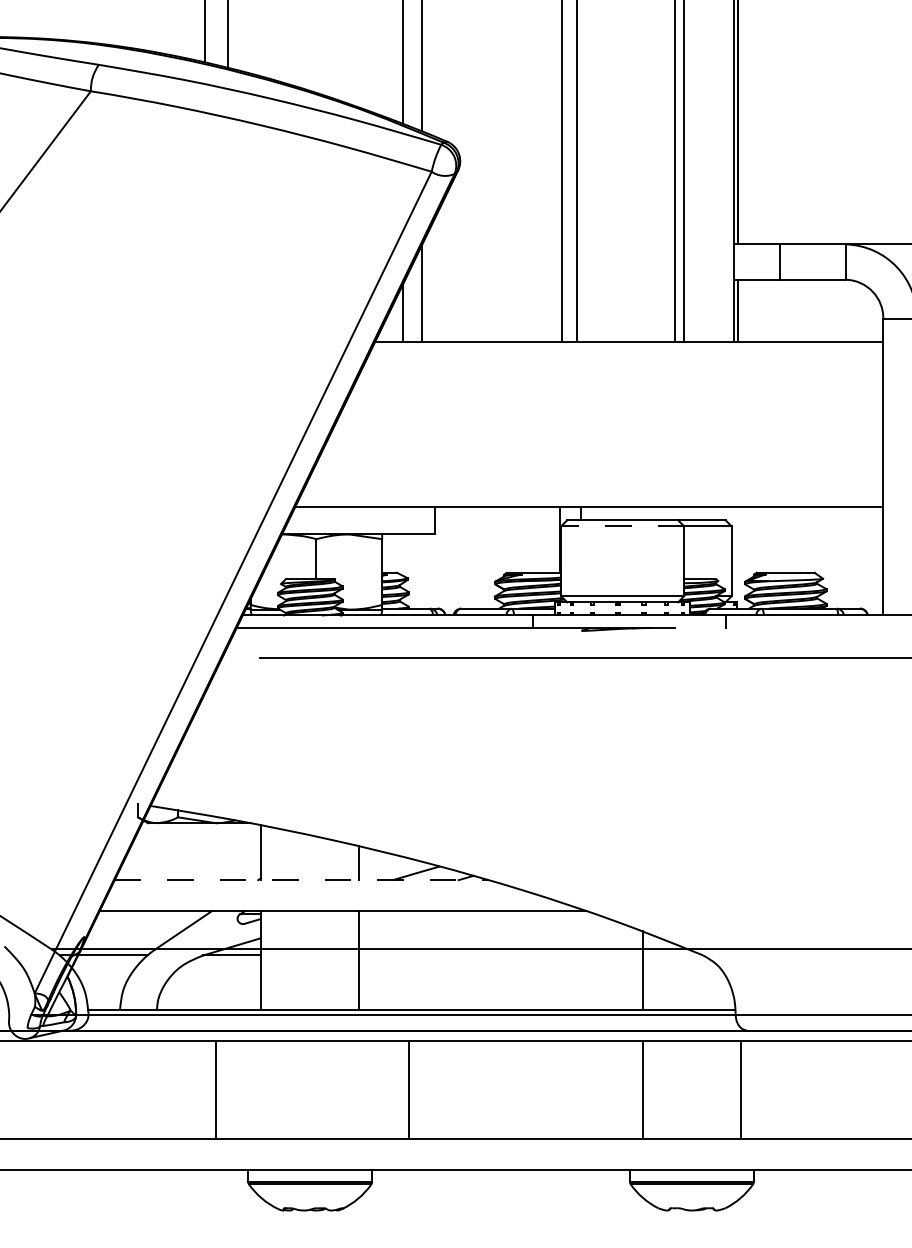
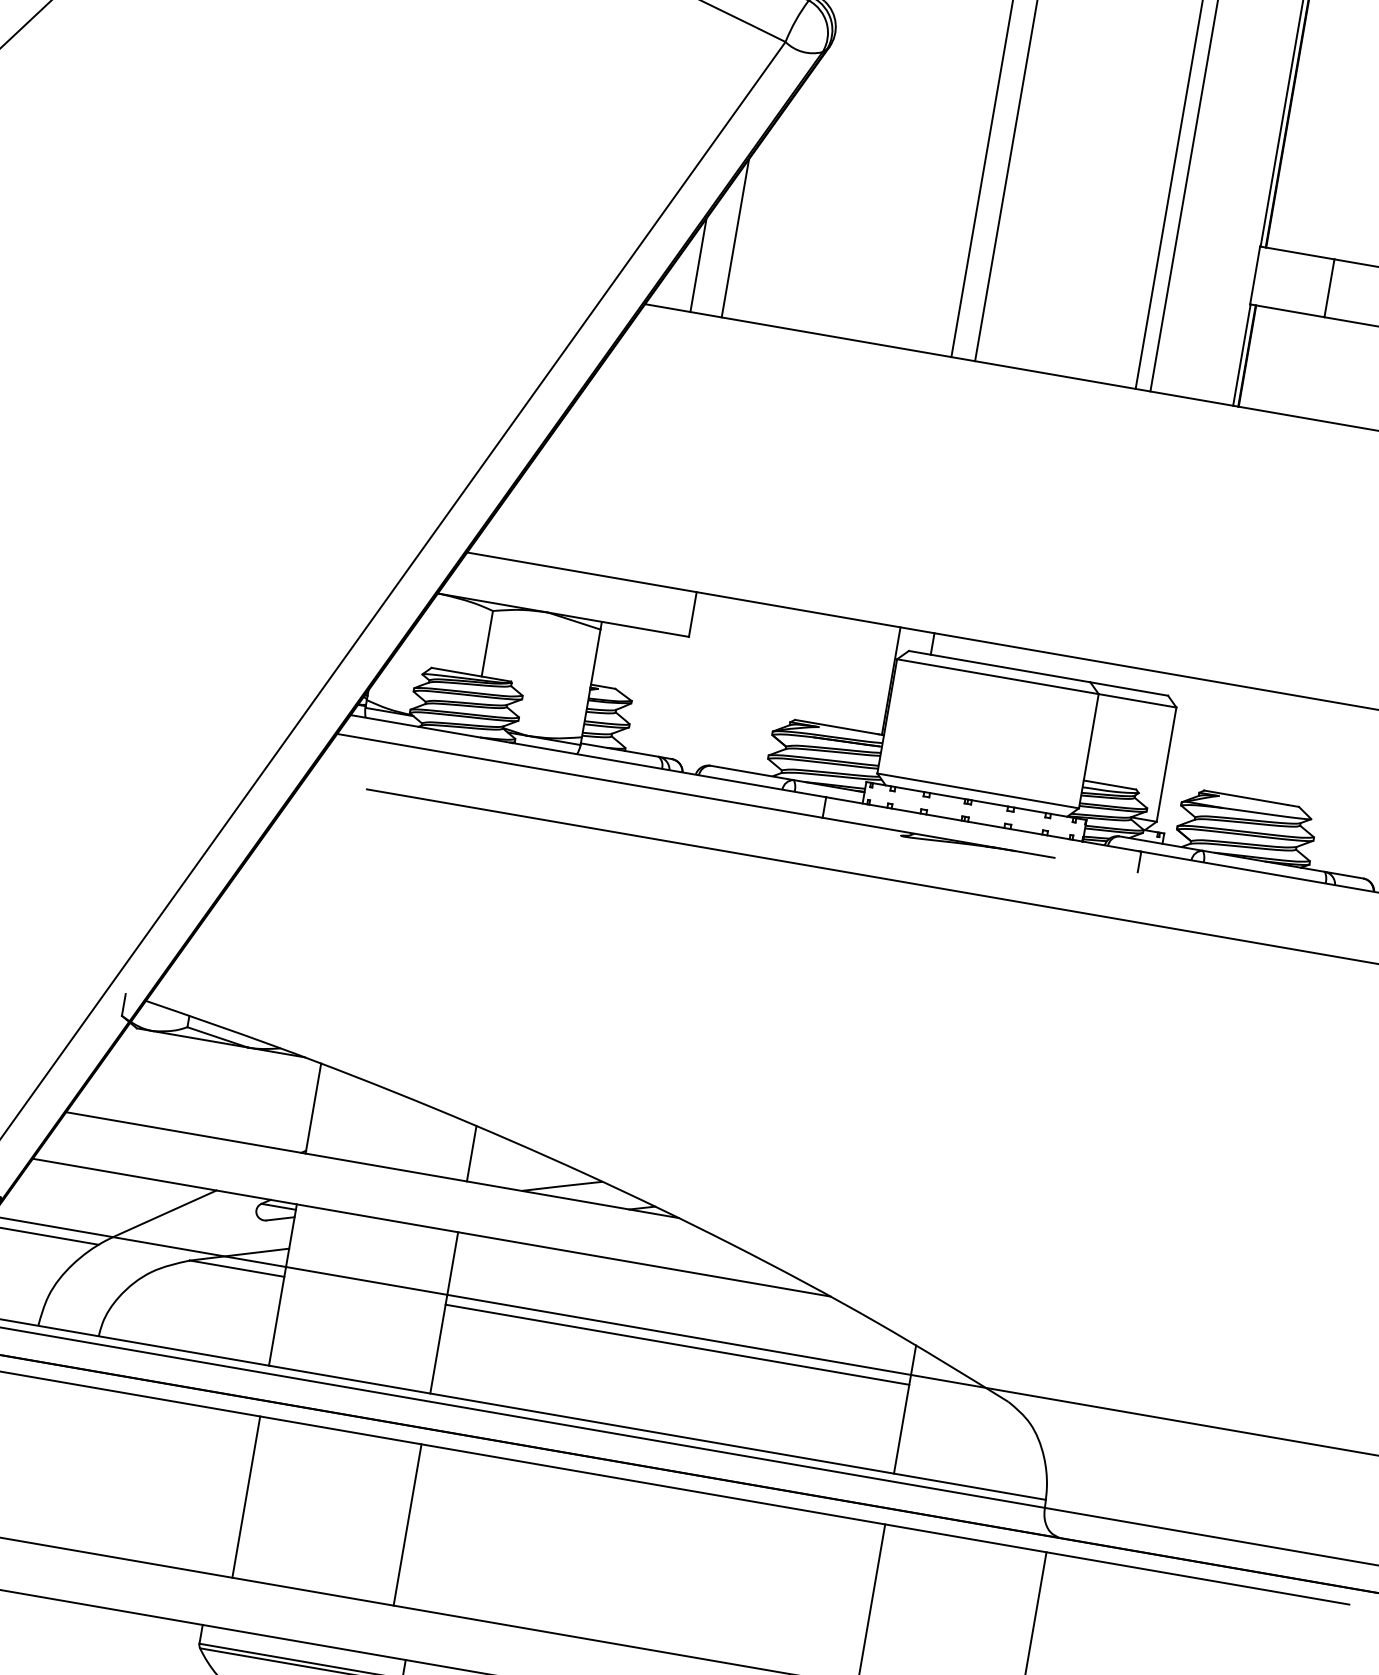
line: (622, 526) -> (997, 676), dashed -> solid
line: (302, 880) -> (373, 1165), dashed -> solid
line: (500, 955) -> (676, 1344), added
line: (215, 1089) -> (245, 1496), moved
line: (409, 1089) -> (407, 1524), moved

